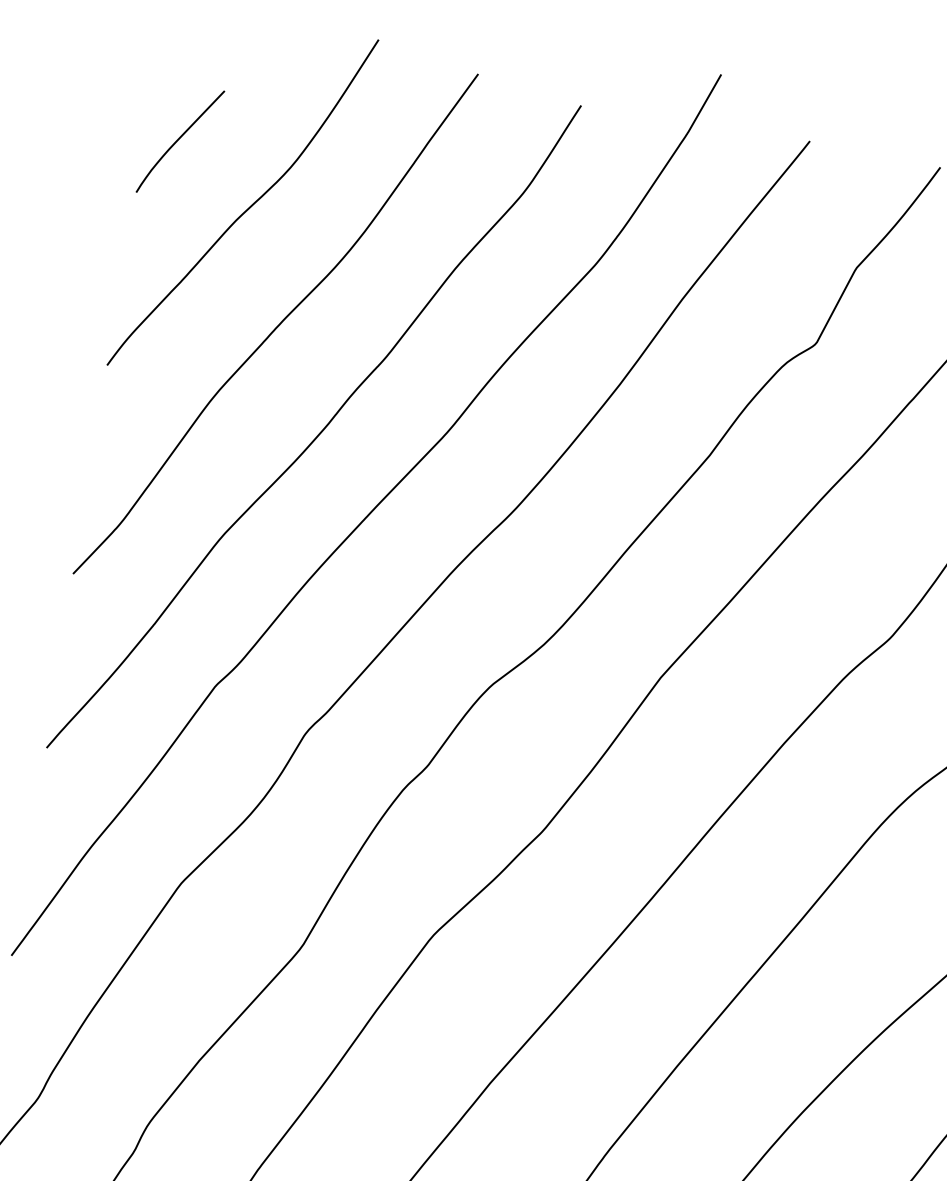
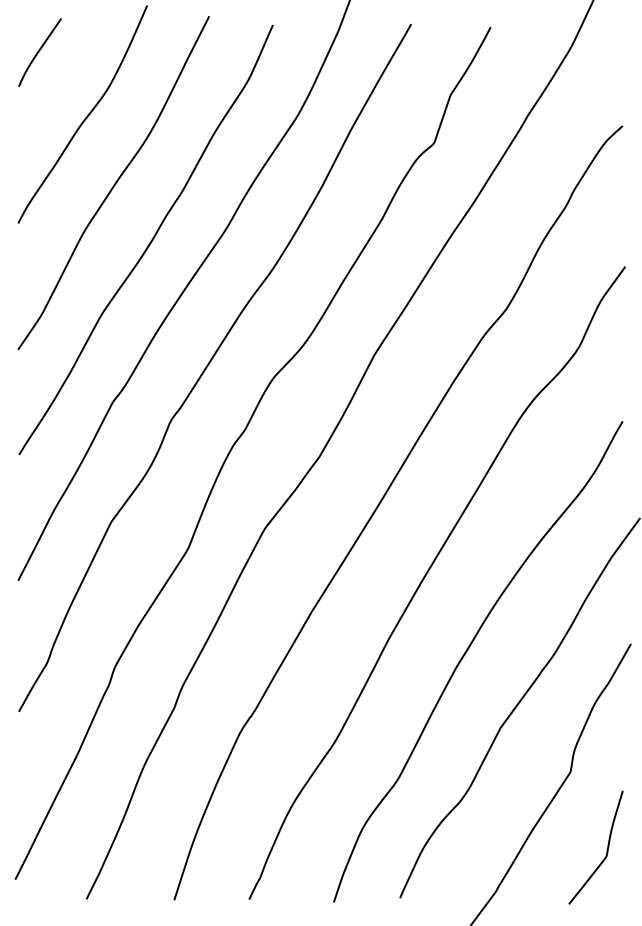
curve: (179, 141) -> (39, 52), moved

